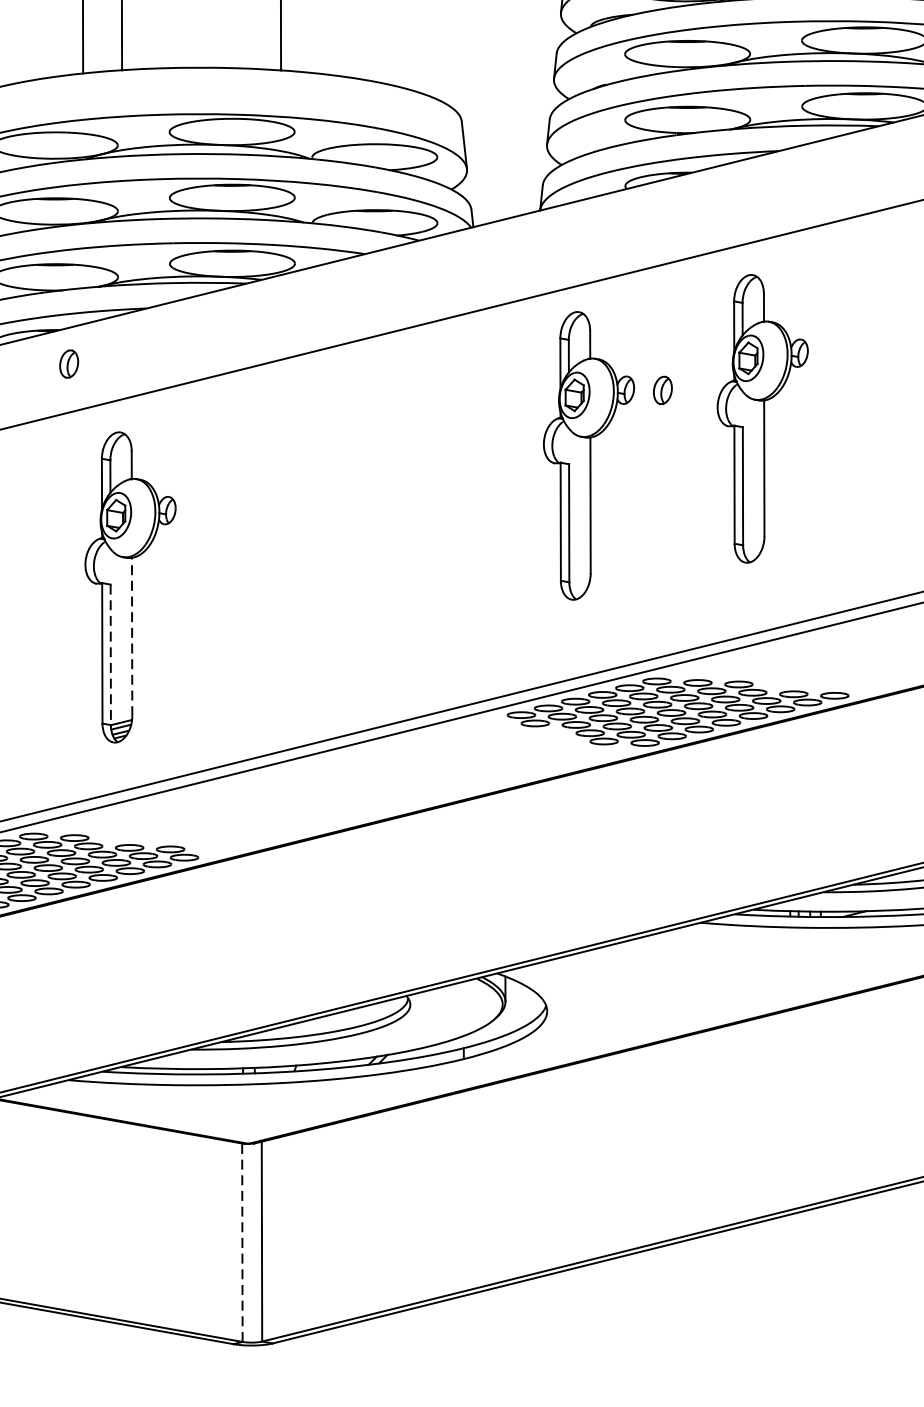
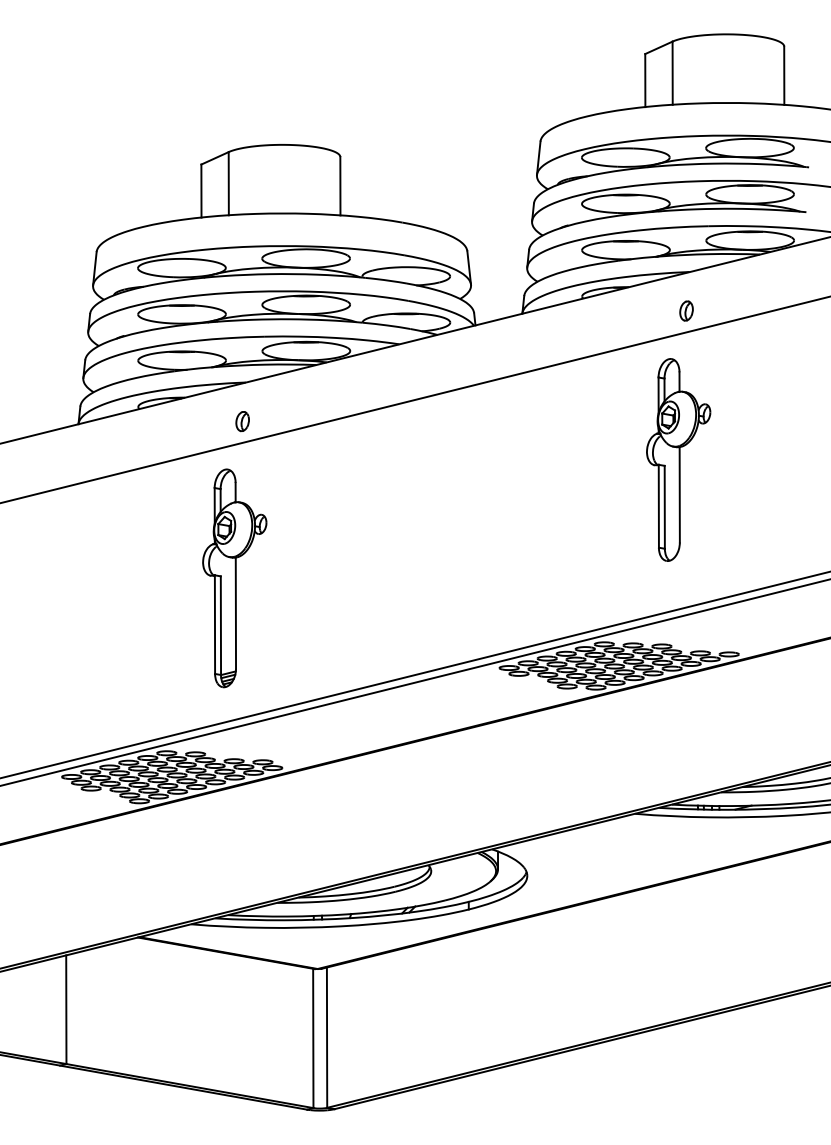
part: (68, 364) -> (242, 421), moved
part: (662, 389) -> (686, 310), moved
part: (588, 455) -> (556, 485), removed
line: (131, 637) -> (235, 613), dashed -> solid
line: (110, 655) -> (220, 626), dashed -> solid
line: (242, 1242) -> (313, 1038), dashed -> solid

